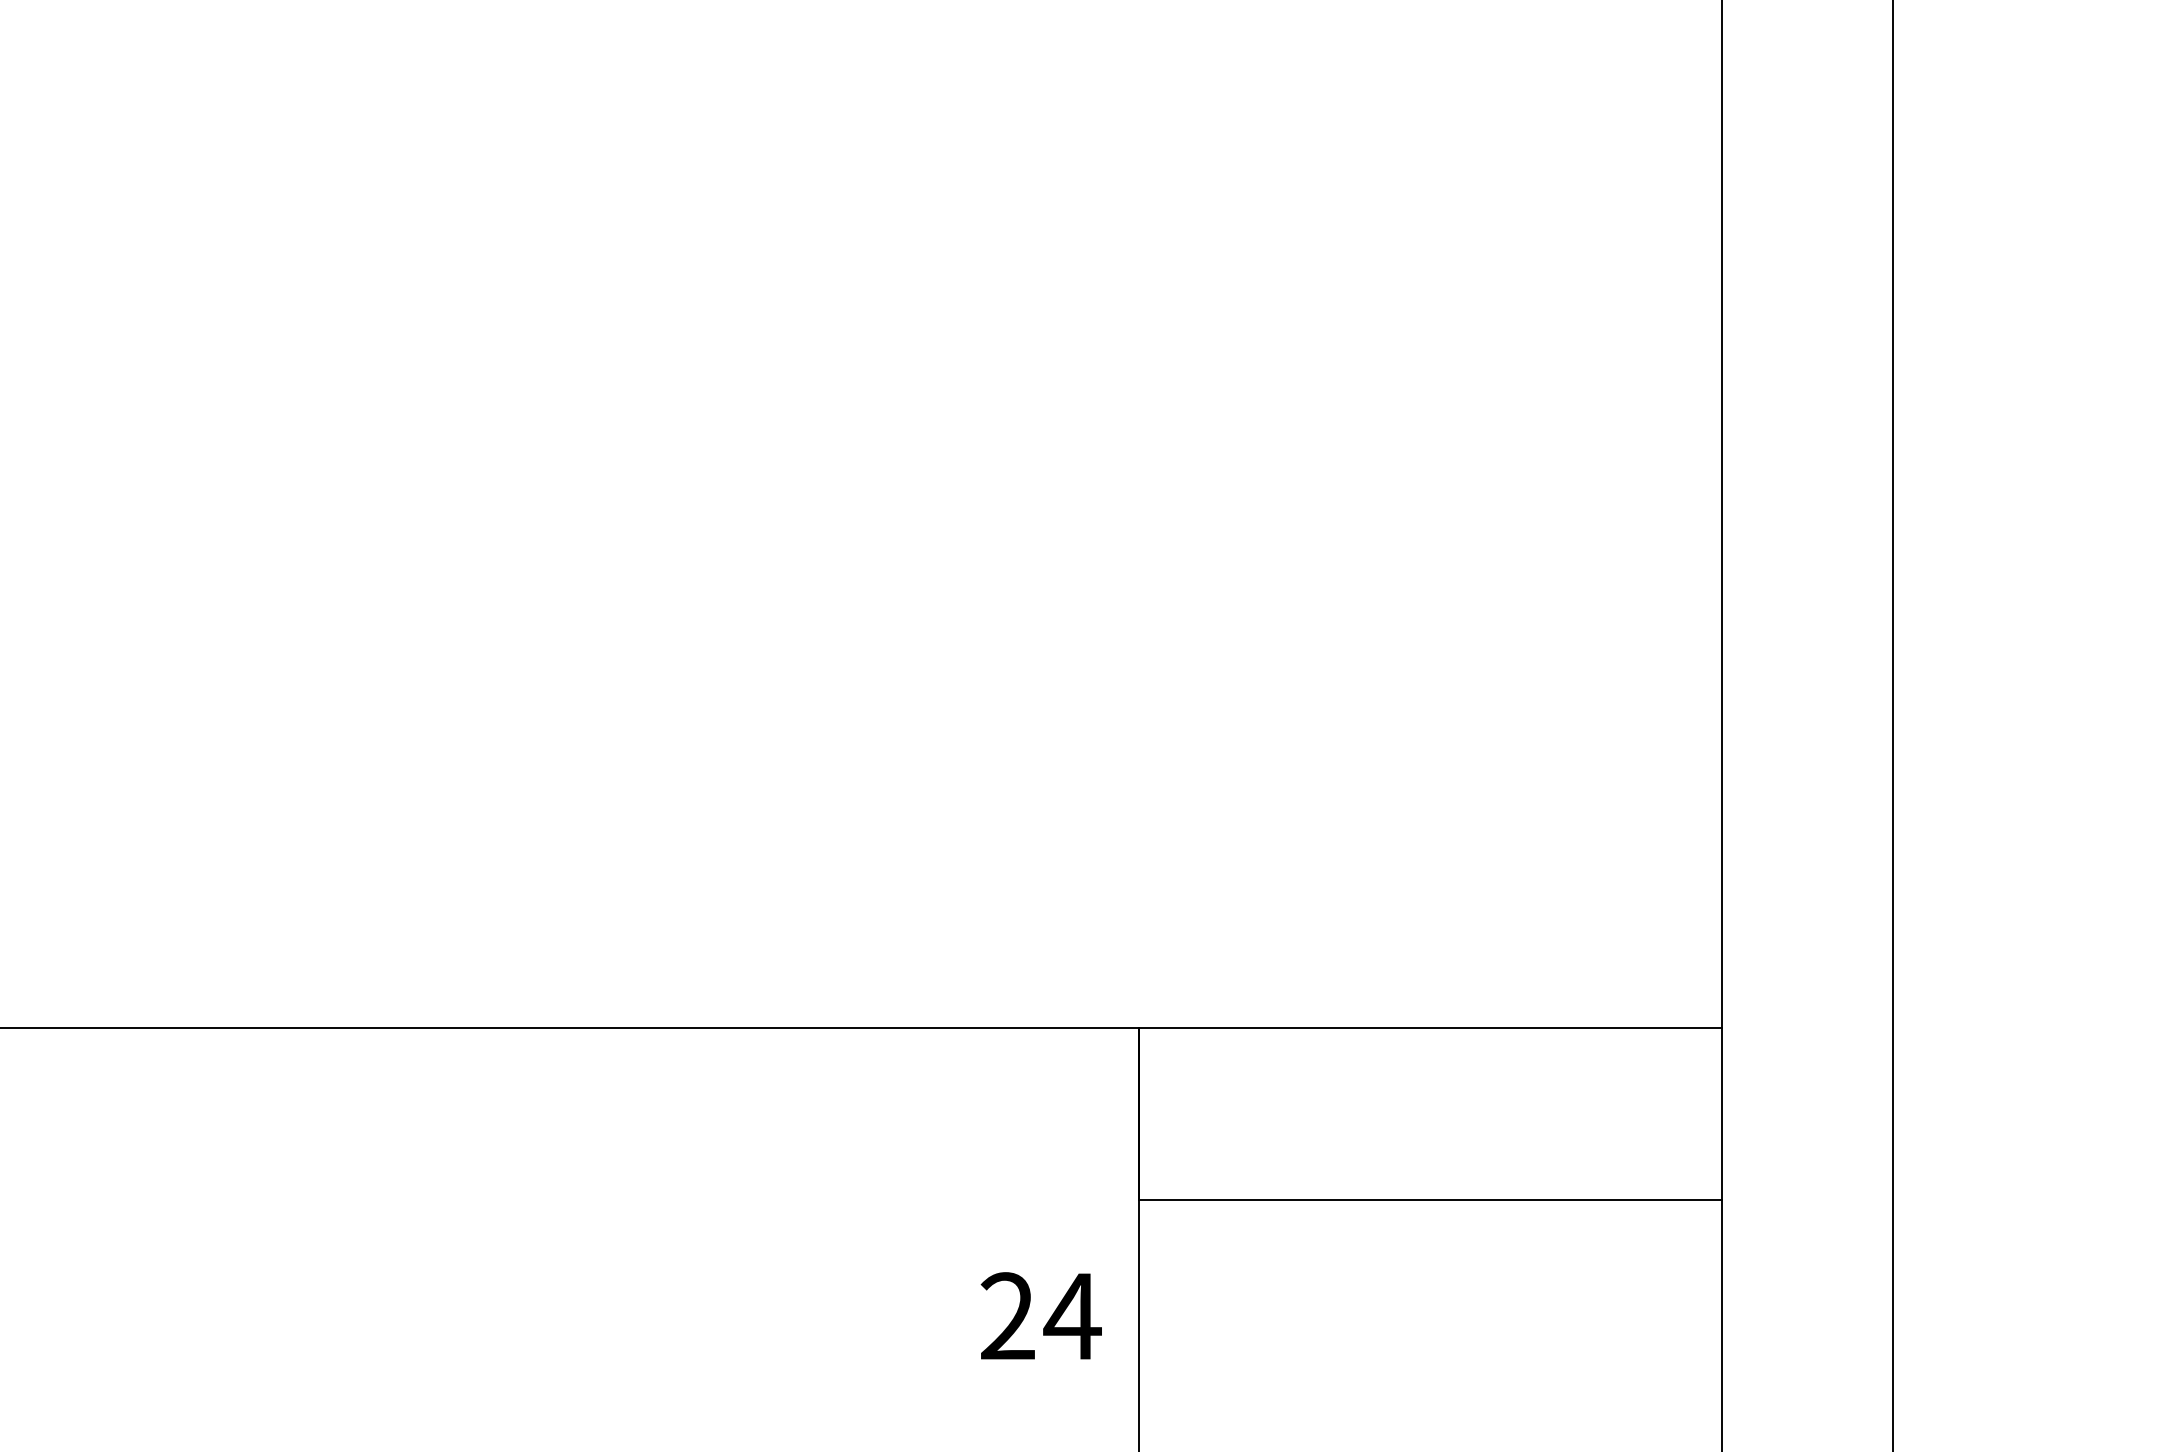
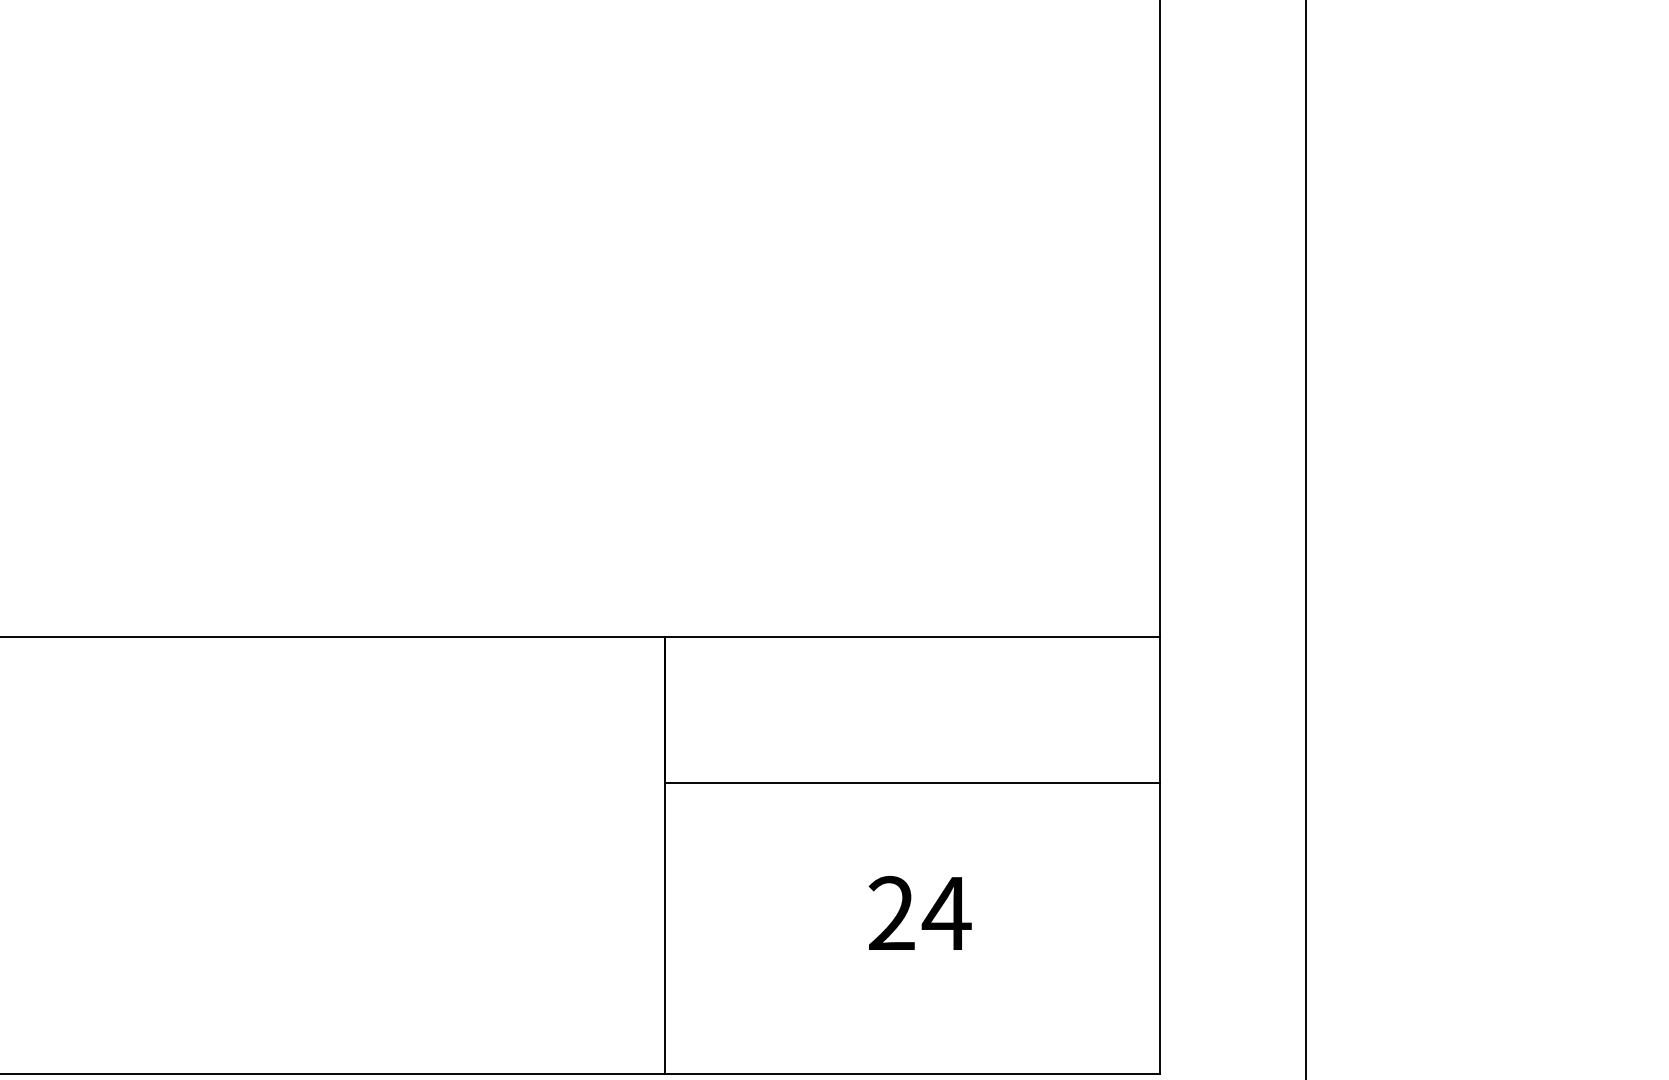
text: (1040, 1315) -> (919, 912), moved

